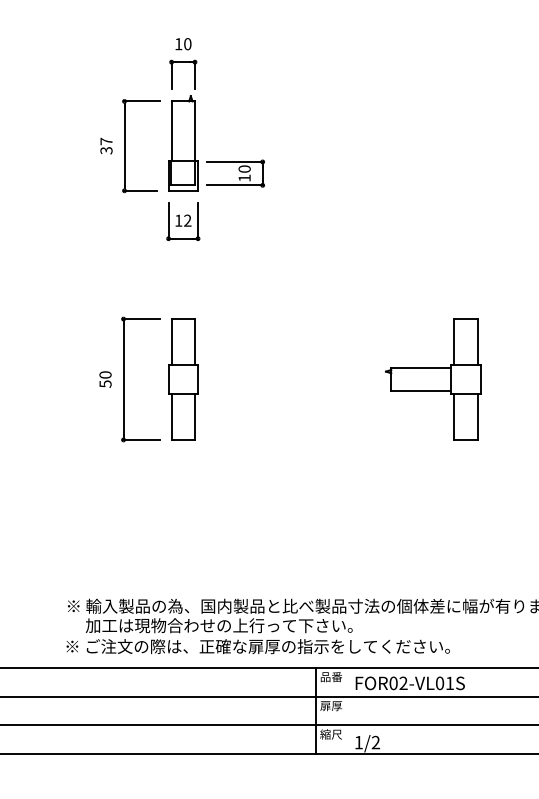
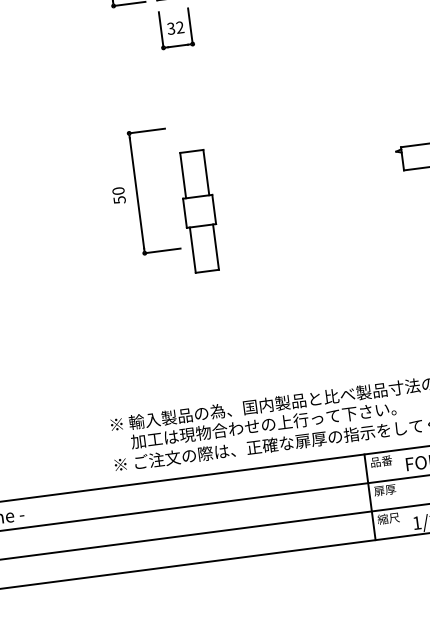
text: (178, 220) -> (170, 28), 12 -> 32
part: (183, 379) -> (199, 211), moved

